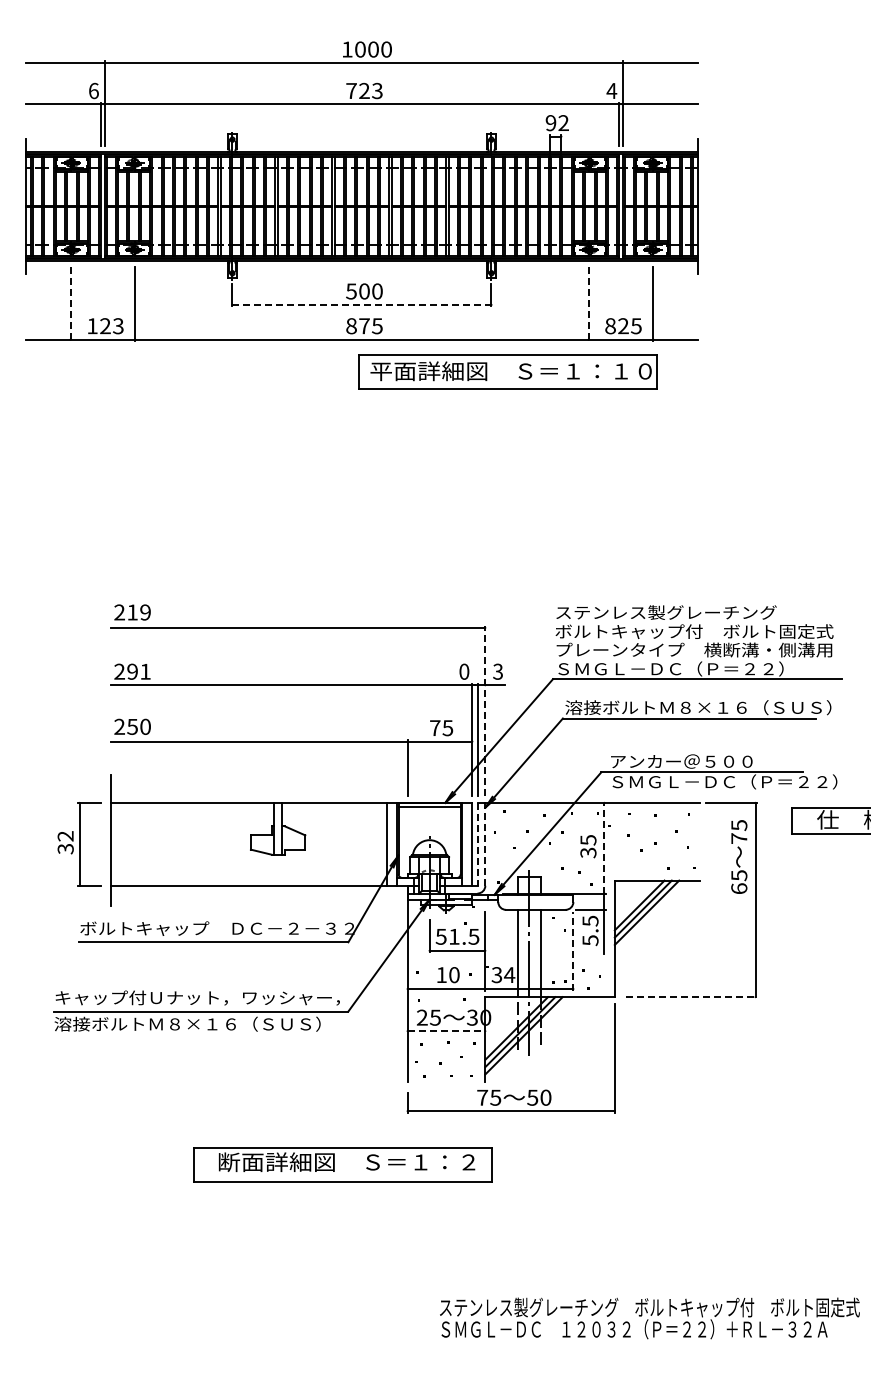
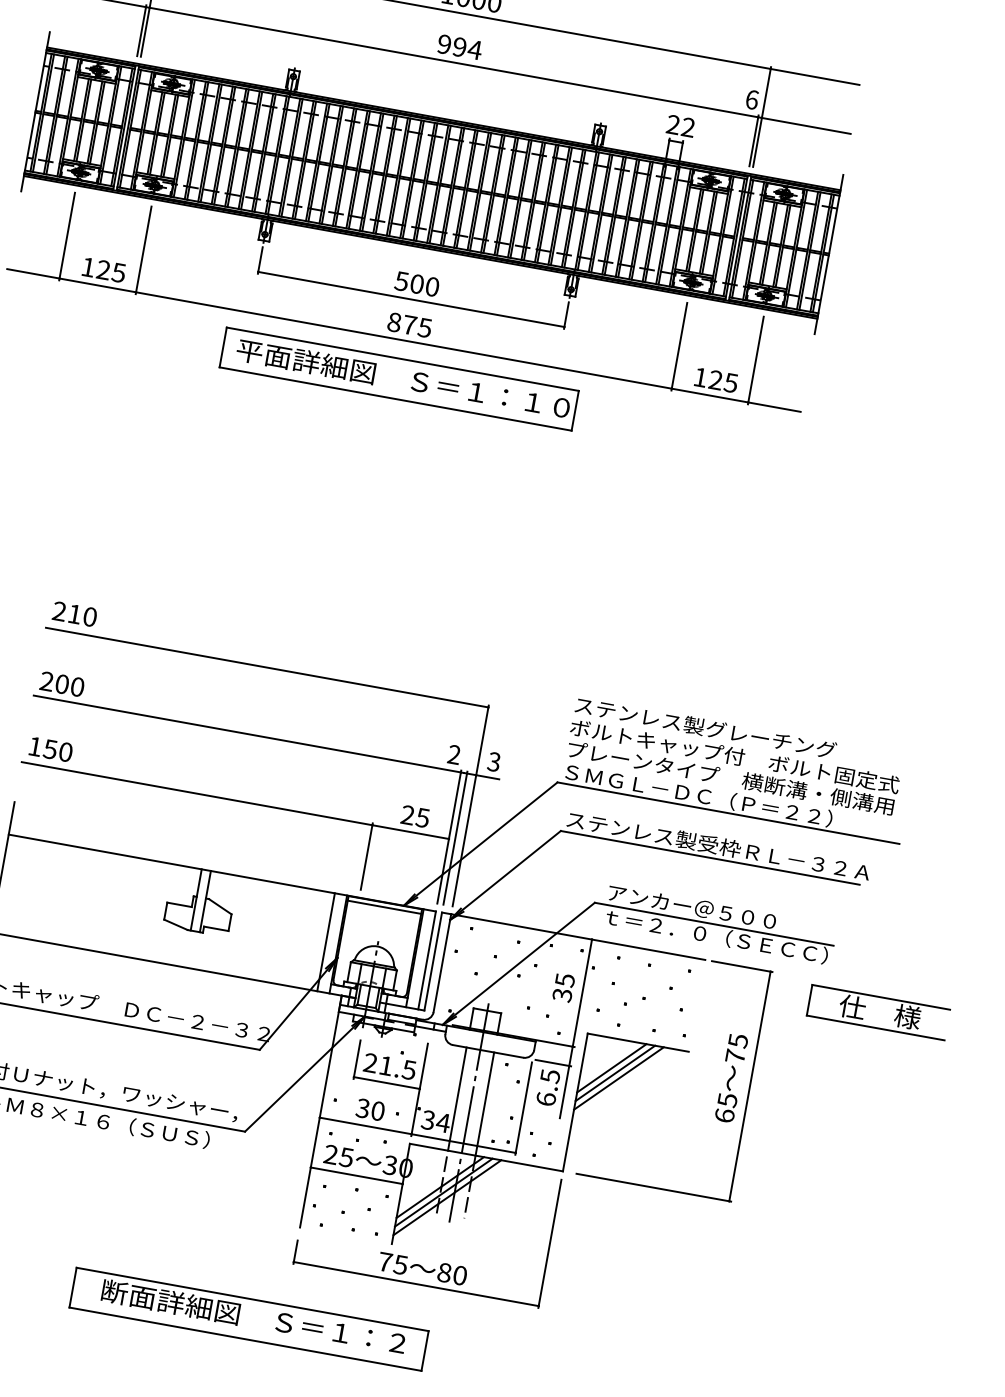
text: (364, 90) -> (459, 46), 723 -> 994
text: (611, 90) -> (751, 99), 4 -> 6
text: (550, 123) -> (672, 125), 92 -> 22
line: (70, 304) -> (66, 237), dashed -> solid
line: (361, 304) -> (410, 298), dashed -> solid
line: (588, 304) -> (679, 347), dashed -> solid
text: (118, 325) -> (119, 272), 123 -> 125
text: (610, 326) -> (700, 377), 825 -> 125
part: (507, 371) -> (398, 378), moved
text: (145, 612) -> (90, 616), 219 -> 210
text: (138, 671) -> (69, 685), 291 -> 200
text: (464, 671) -> (454, 754), 0 -> 2
text: (698, 707) -> (723, 846), 溶接ボルトＭ８×１６（ＳＵＳ） -> ステンレス製受枠ＲＬ－３２Ａ
line: (485, 711) -> (470, 806), dashed -> solid
text: (119, 726) -> (35, 746), 250 -> 150
text: (435, 727) -> (408, 814), 75 -> 25
text: (724, 781) -> (738, 939), ＳＭＧＬ－ＤＣ（Ｐ＝２２） -> ｔ＝２．０（ＳＥＣＣ）
line: (485, 843) -> (442, 962), dashed -> solid
line: (477, 844) -> (433, 961), dashed -> solid
line: (604, 847) -> (582, 992), dashed -> solid
text: (739, 856) -> (731, 1077), moved
text: (440, 936) -> (369, 1062), 51.5 -> 21.5
text: (590, 940) -> (546, 1099), 5.5 -> 6.5
line: (573, 951) -> (523, 1108), dashed -> solid
text: (441, 975) -> (362, 1108), 10 -> 30
line: (692, 997) -> (654, 1188), dashed -> solid
line: (446, 1031) -> (356, 1176), dashed -> solid
text: (532, 1097) -> (444, 1272), 50 -> 80
part: (342, 1164) -> (248, 1318), moved

